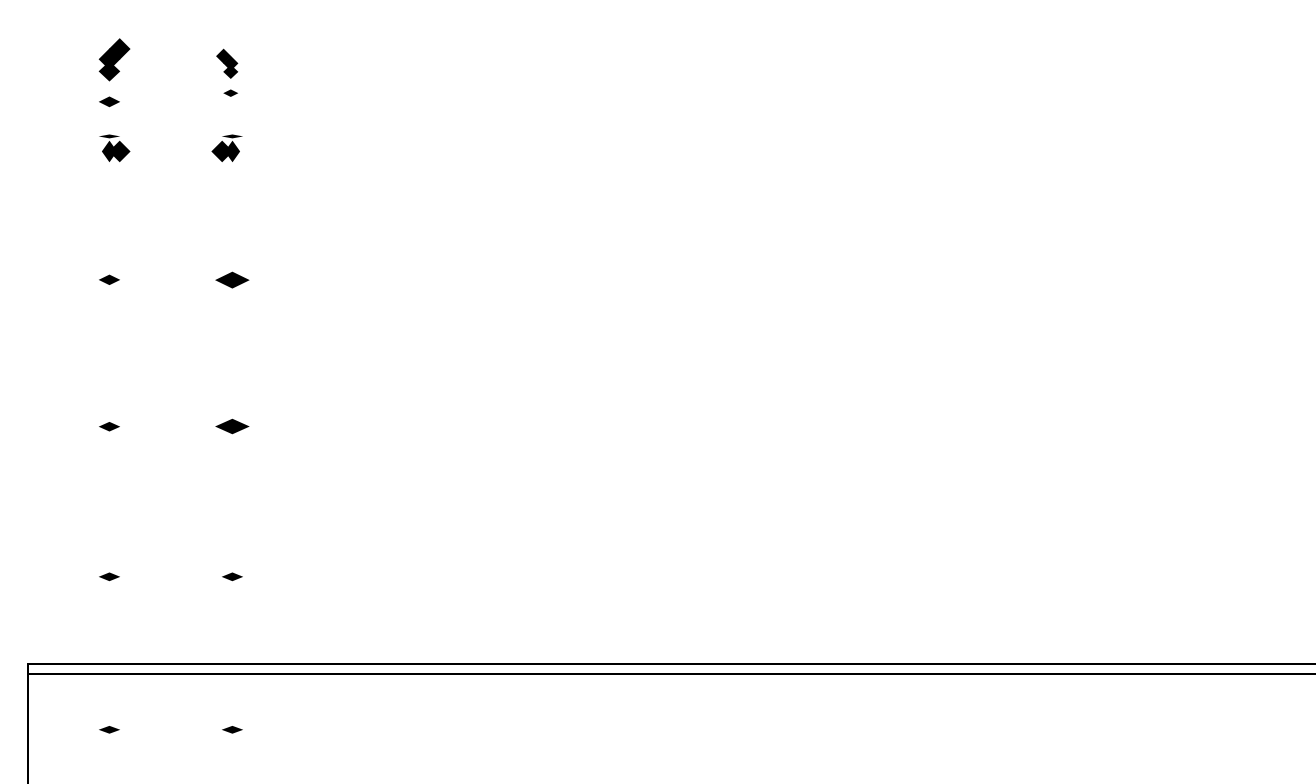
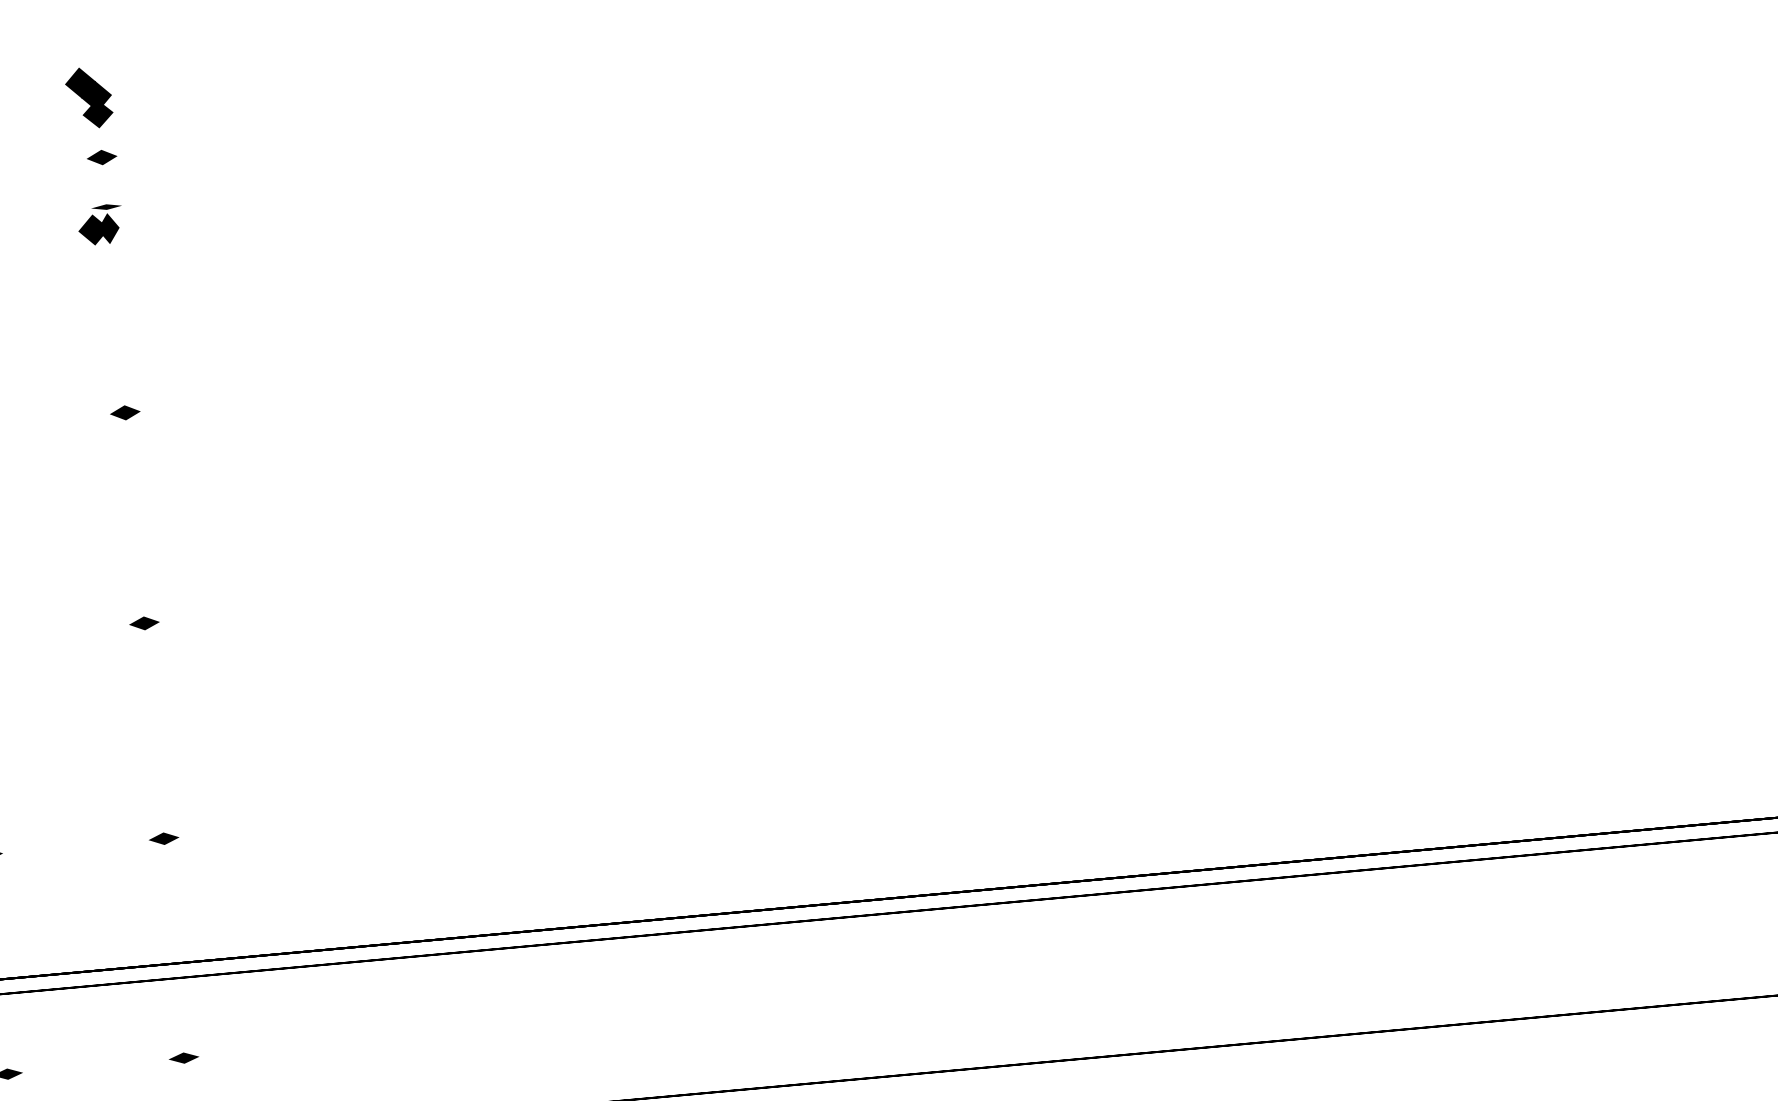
part: (226, 72) -> (89, 116), size x1.43
part: (232, 279) -> (125, 412), size x0.62
part: (232, 426) -> (144, 623), size x0.62

